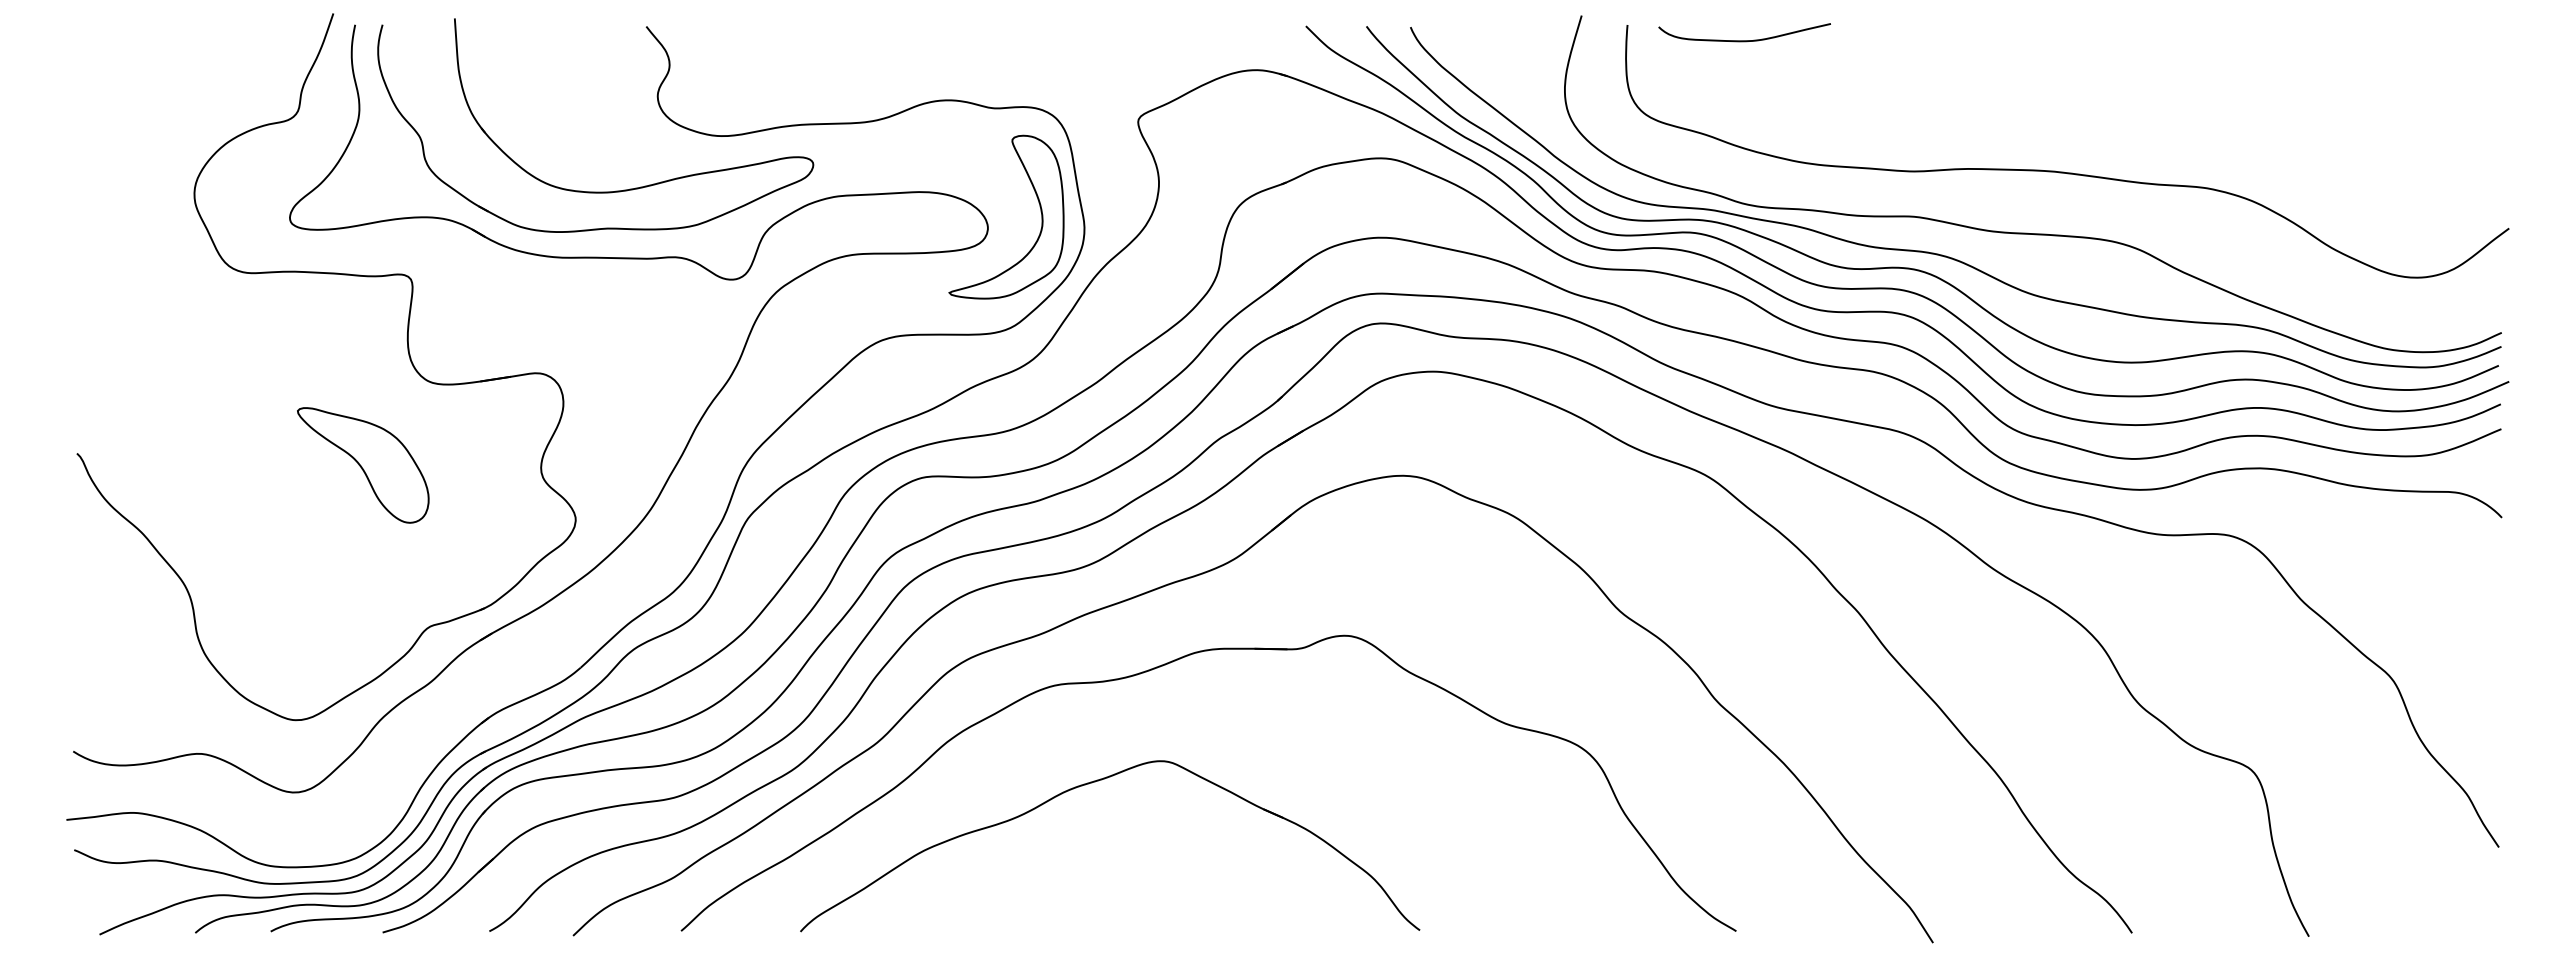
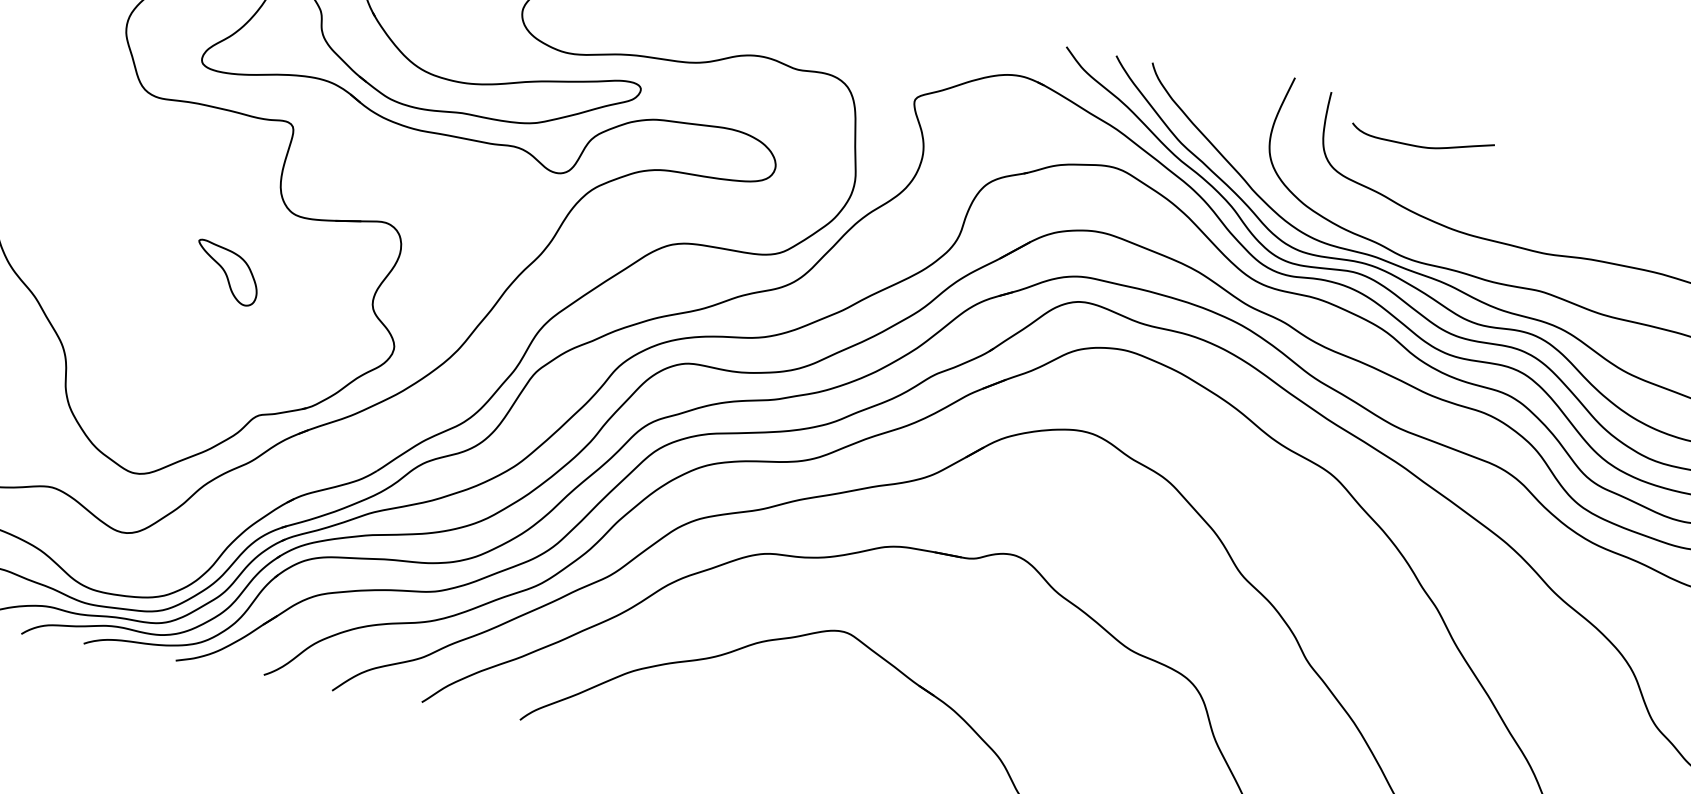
curve: (1744, 40) -> (1421, 146), moved
part: (1040, 212) -> (821, 162), removed
part: (363, 465) -> (227, 273), size x0.6

